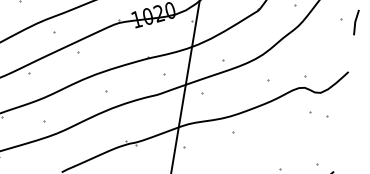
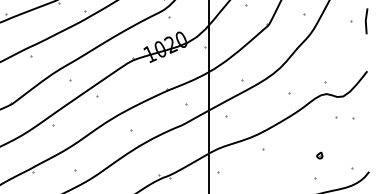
part: (287, 147) -> (319, 155), added

